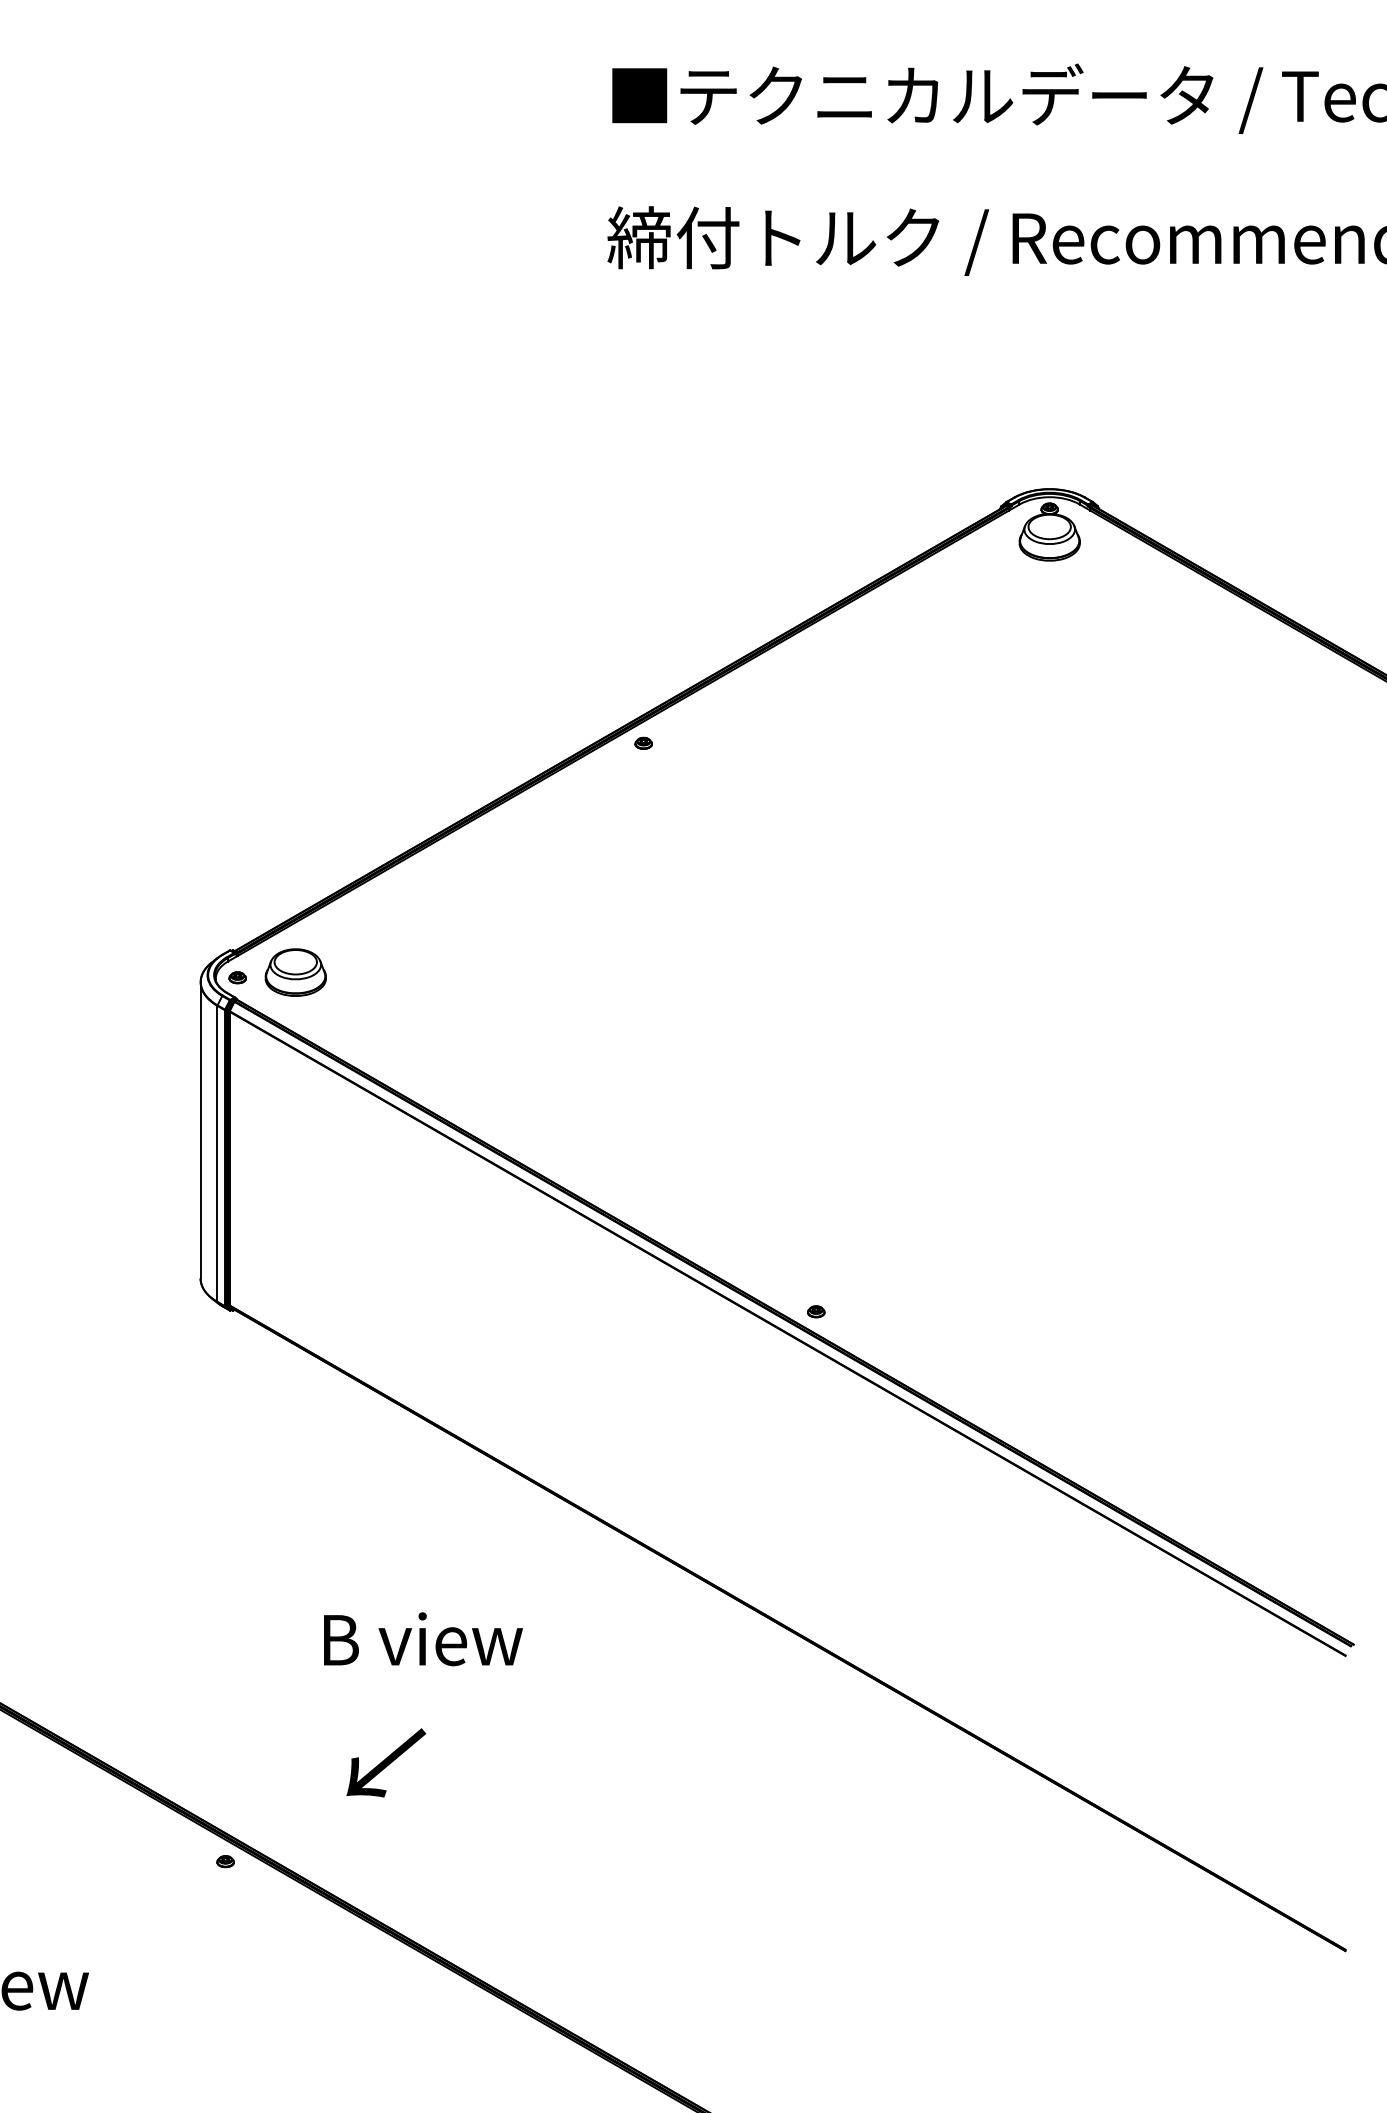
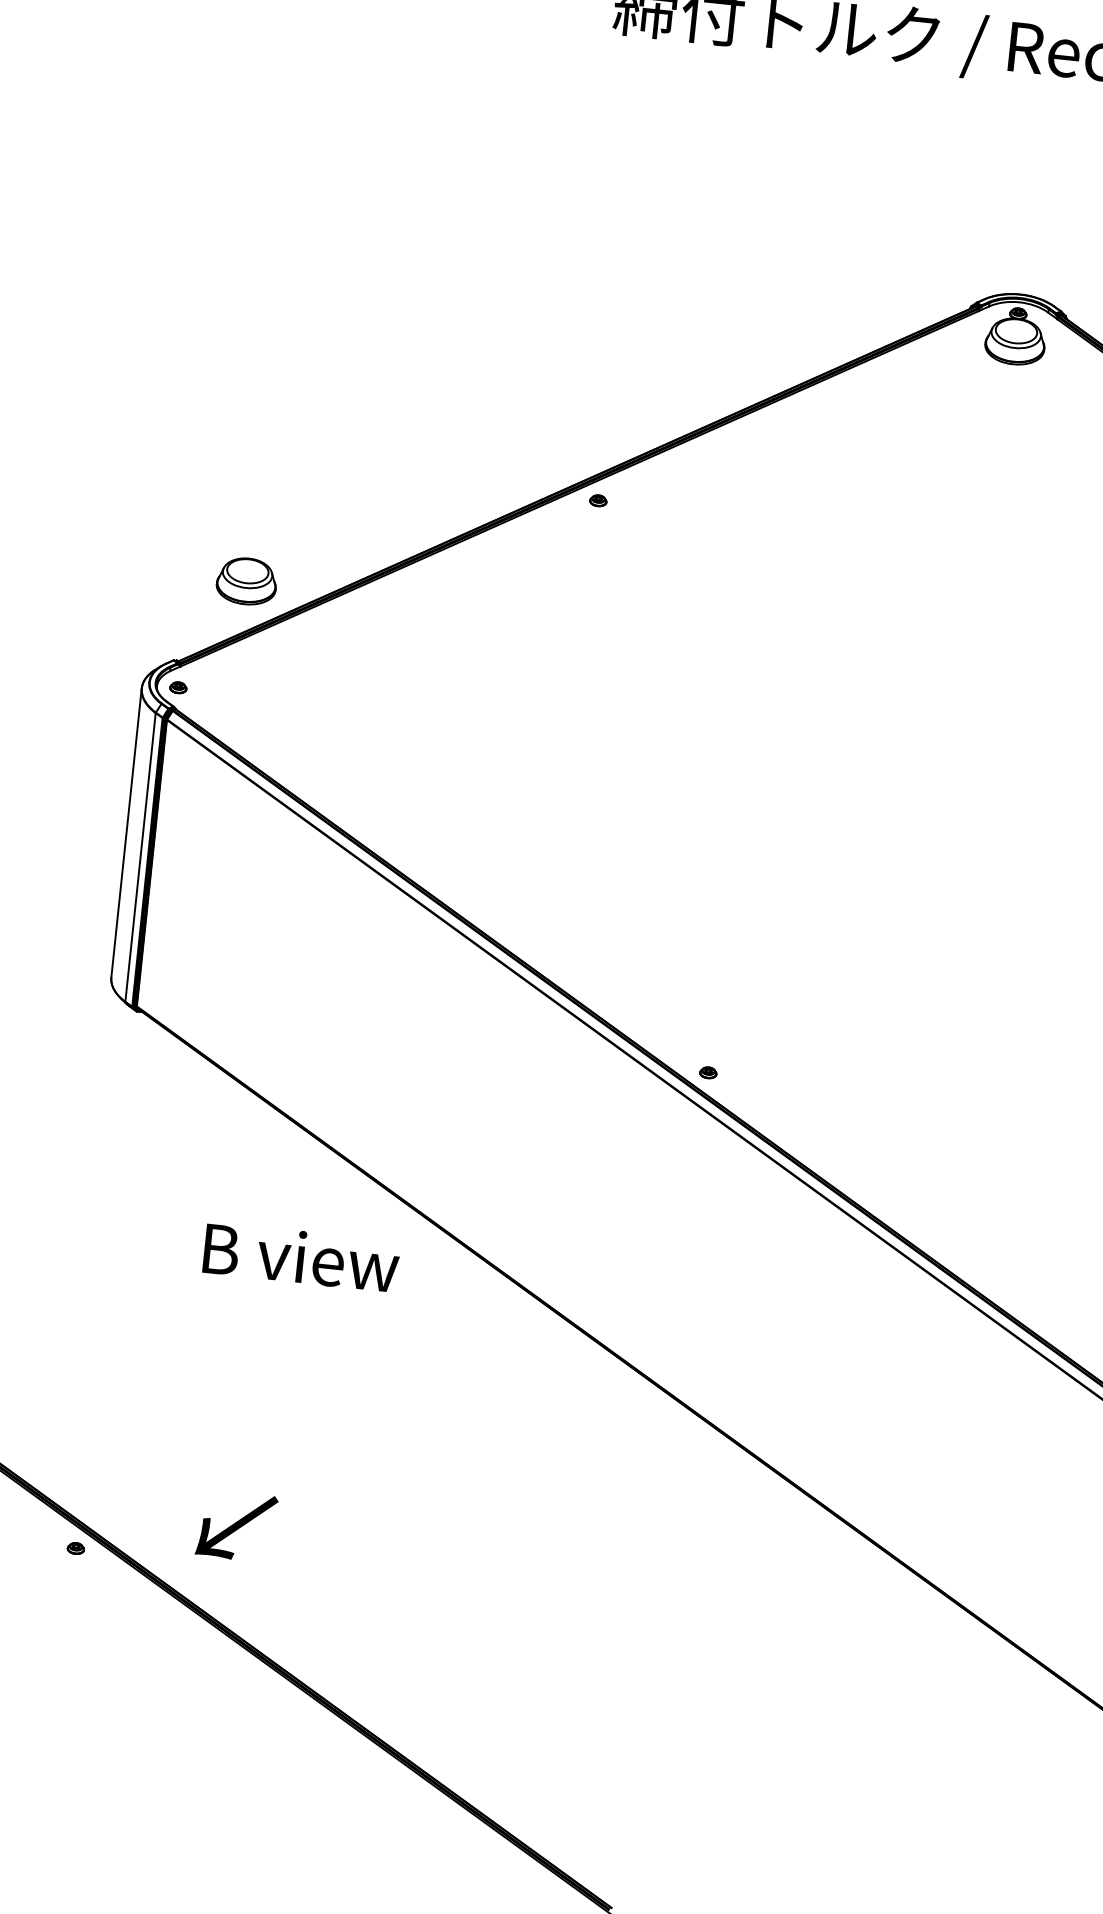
part: (295, 972) -> (246, 581), moved
text: (423, 1639) -> (301, 1257), moved
text: (386, 1762) -> (237, 1525), moved

